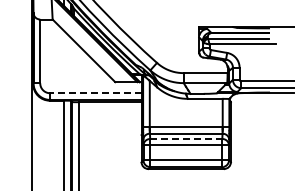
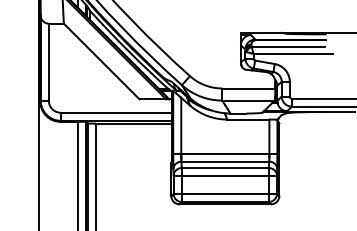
line: (95, 93) -> (115, 113), dashed -> solid
line: (186, 138) -> (225, 167), dashed -> solid

